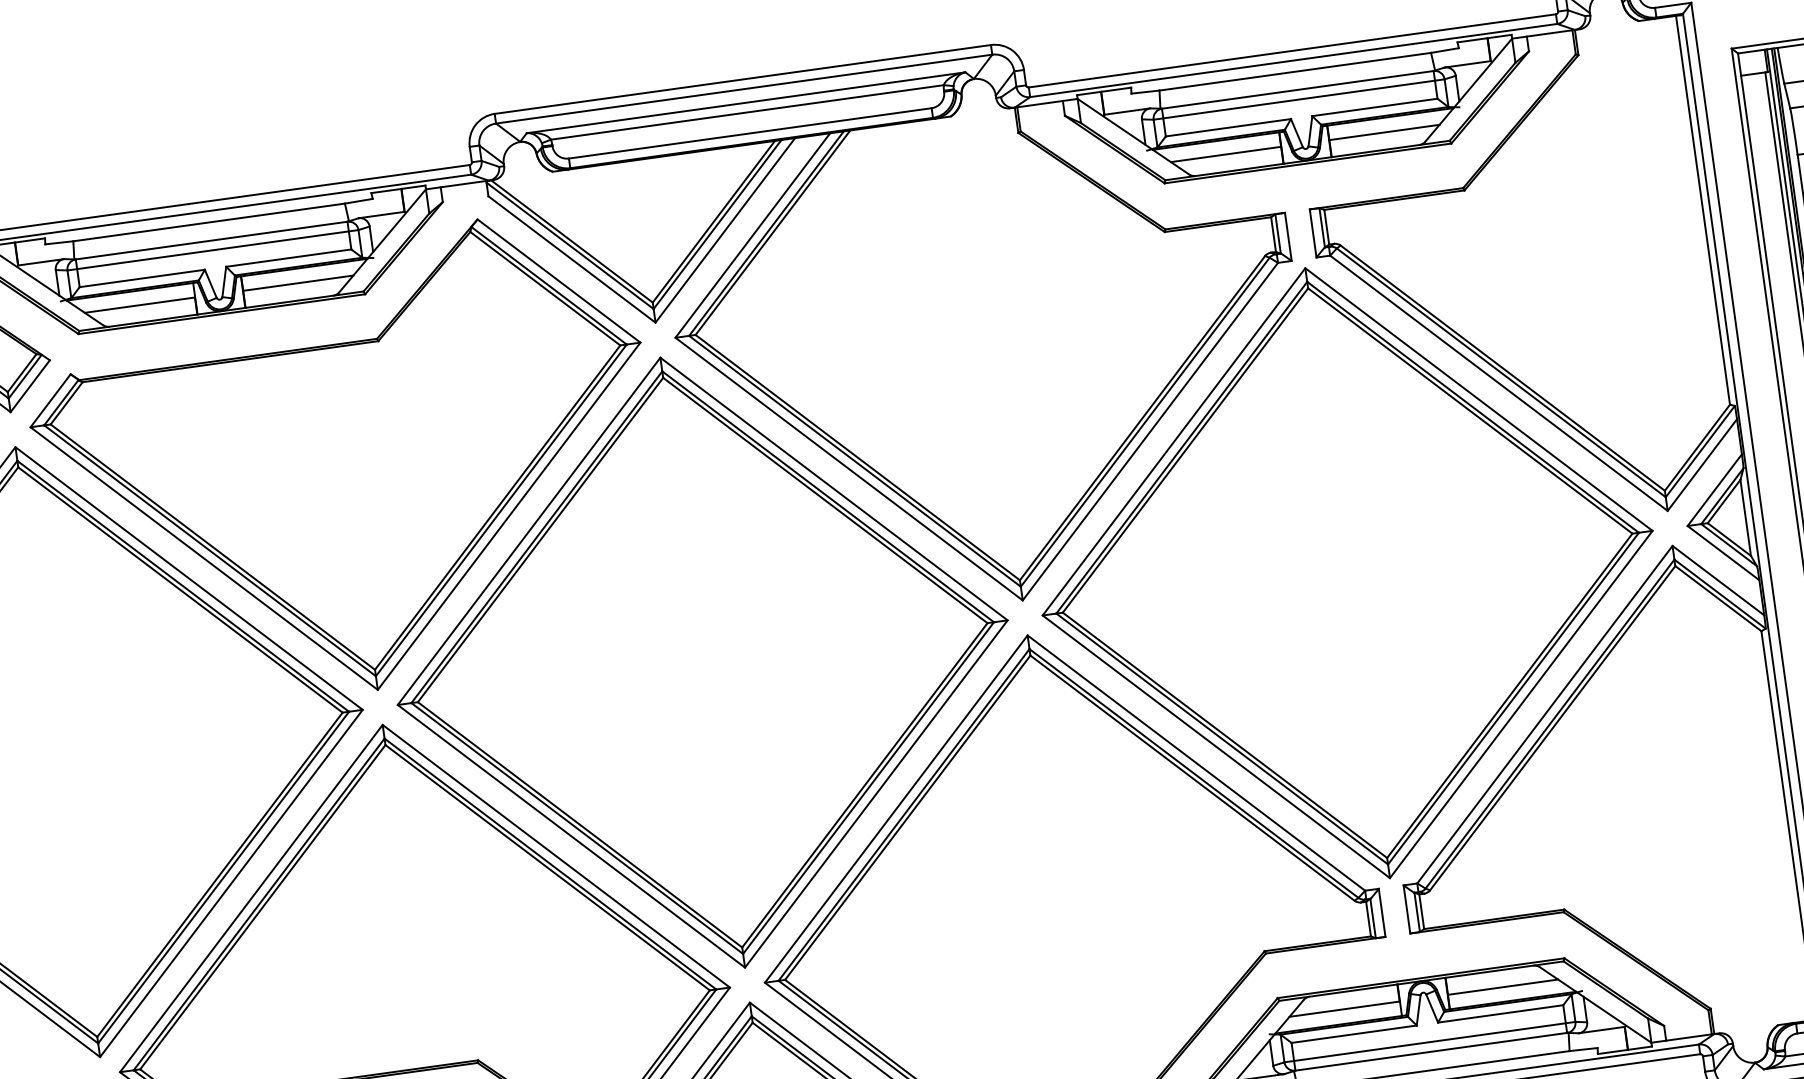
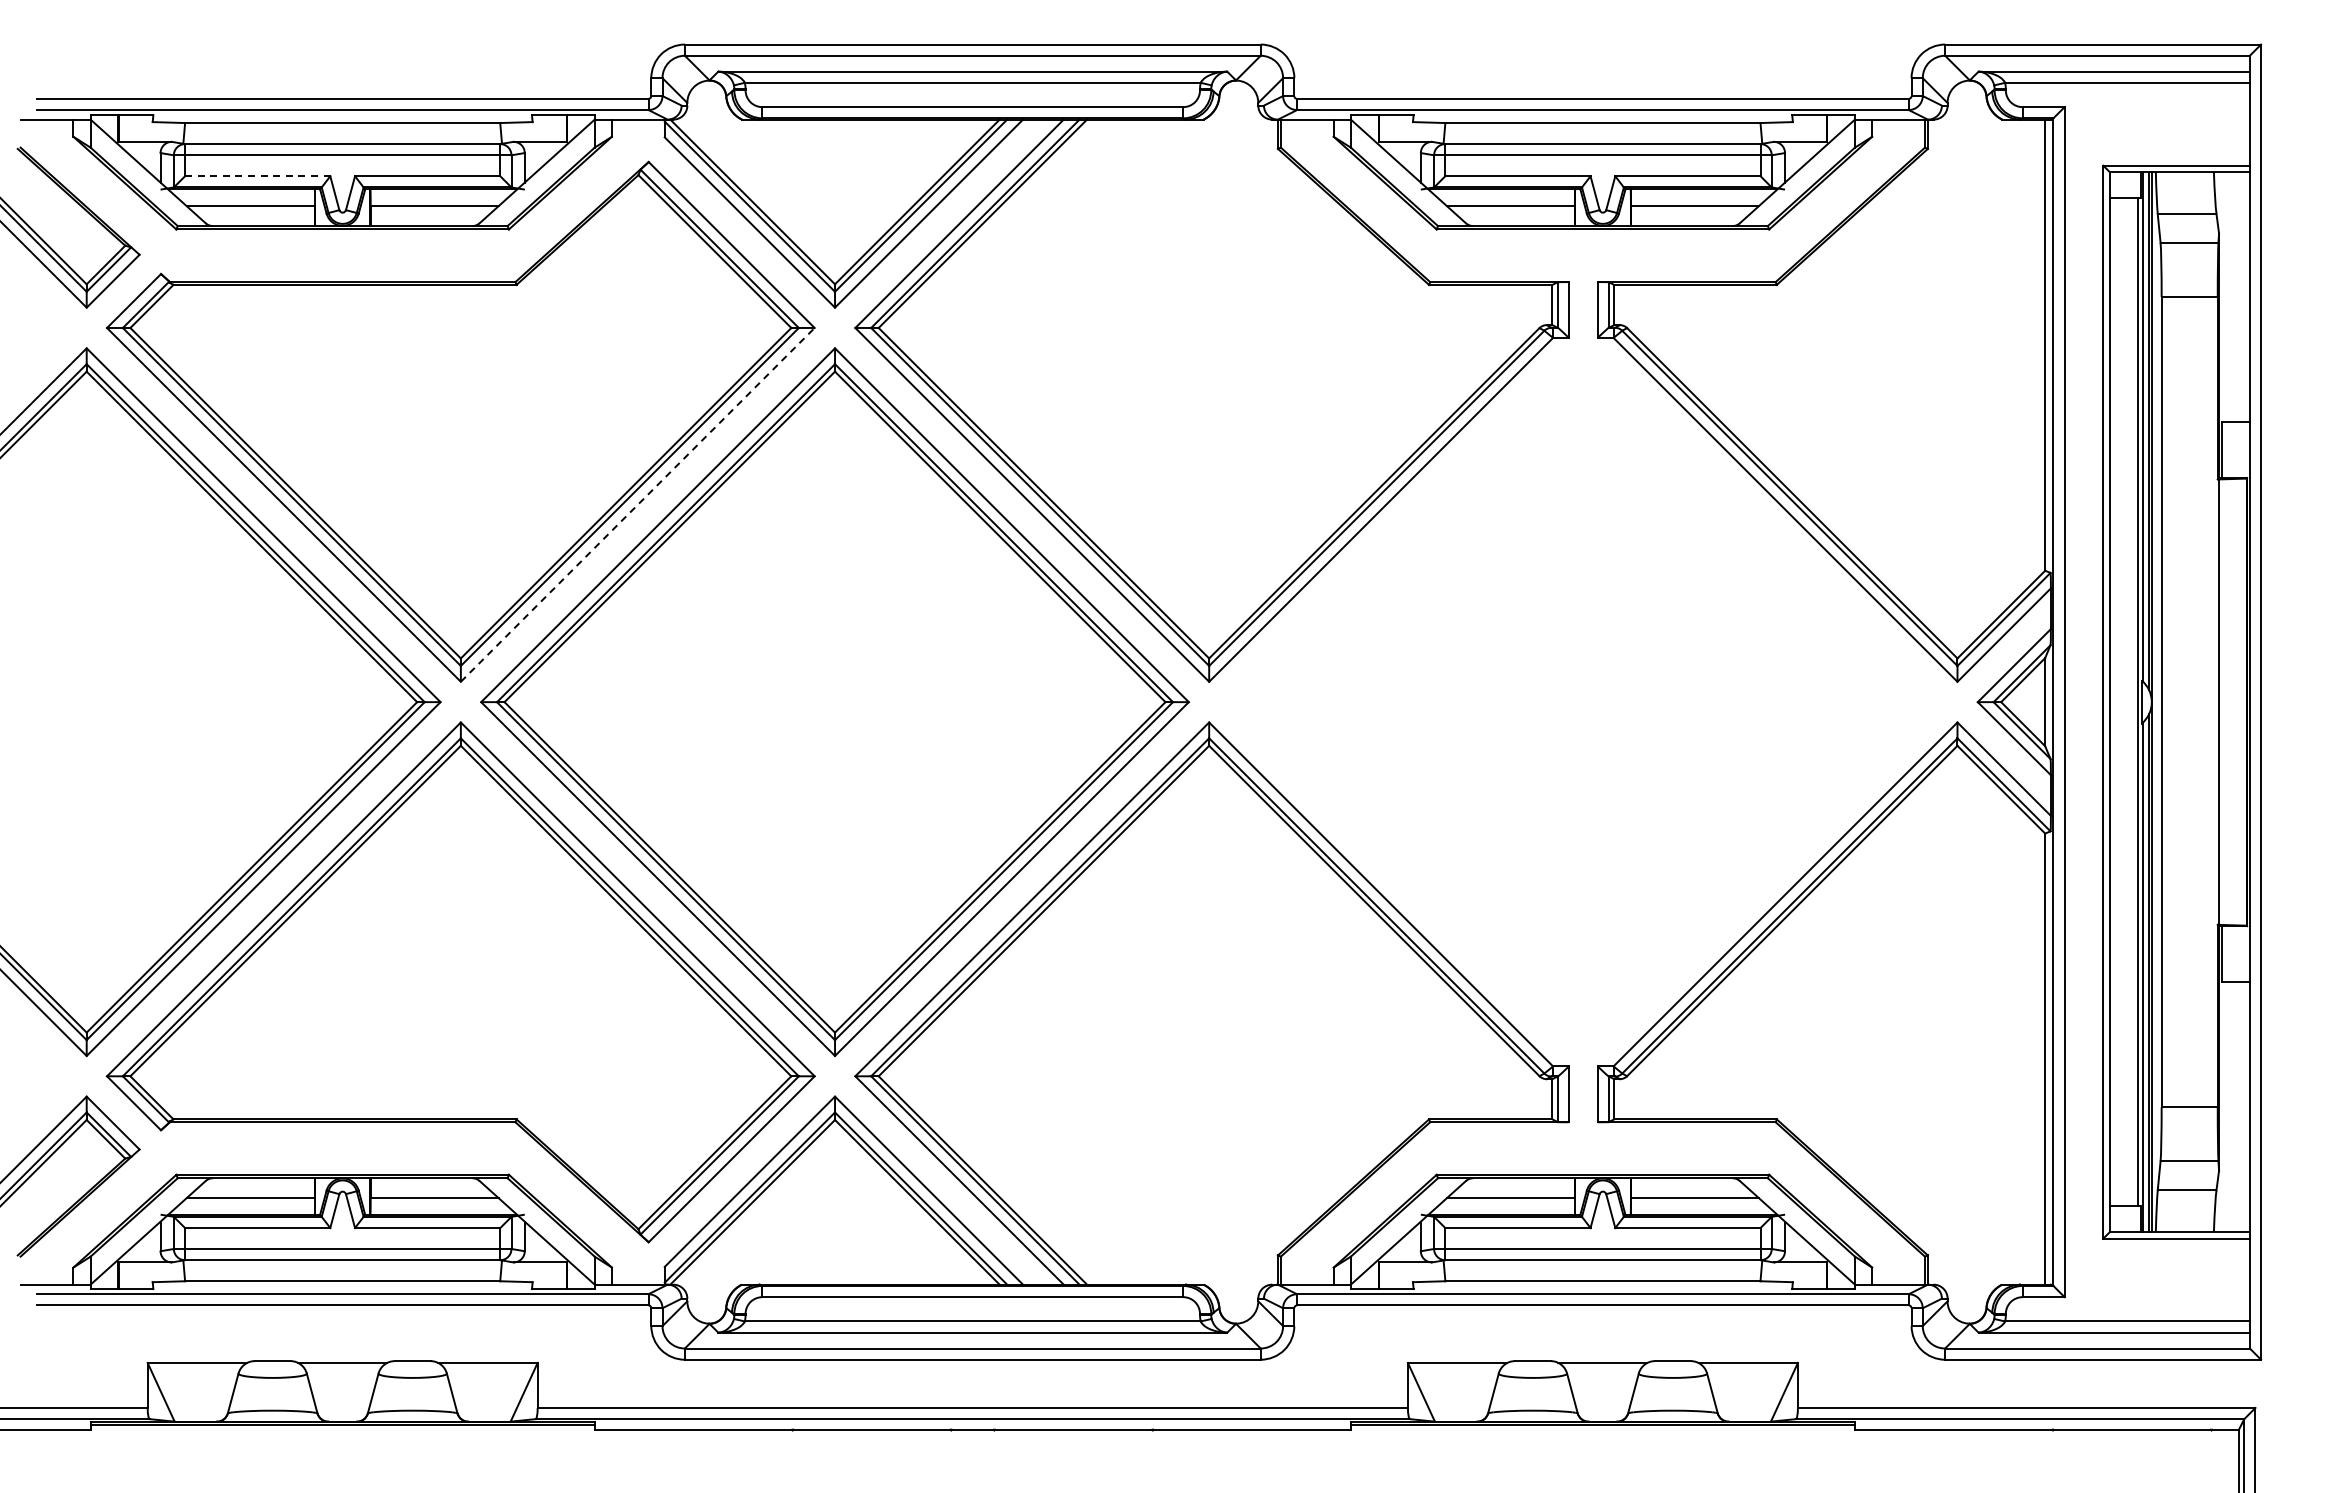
line: (142, 278) -> (257, 176), solid -> dashed
line: (509, 515) -> (638, 504), solid -> dashed
part: (1347, 573) -> (1583, 702), removed

